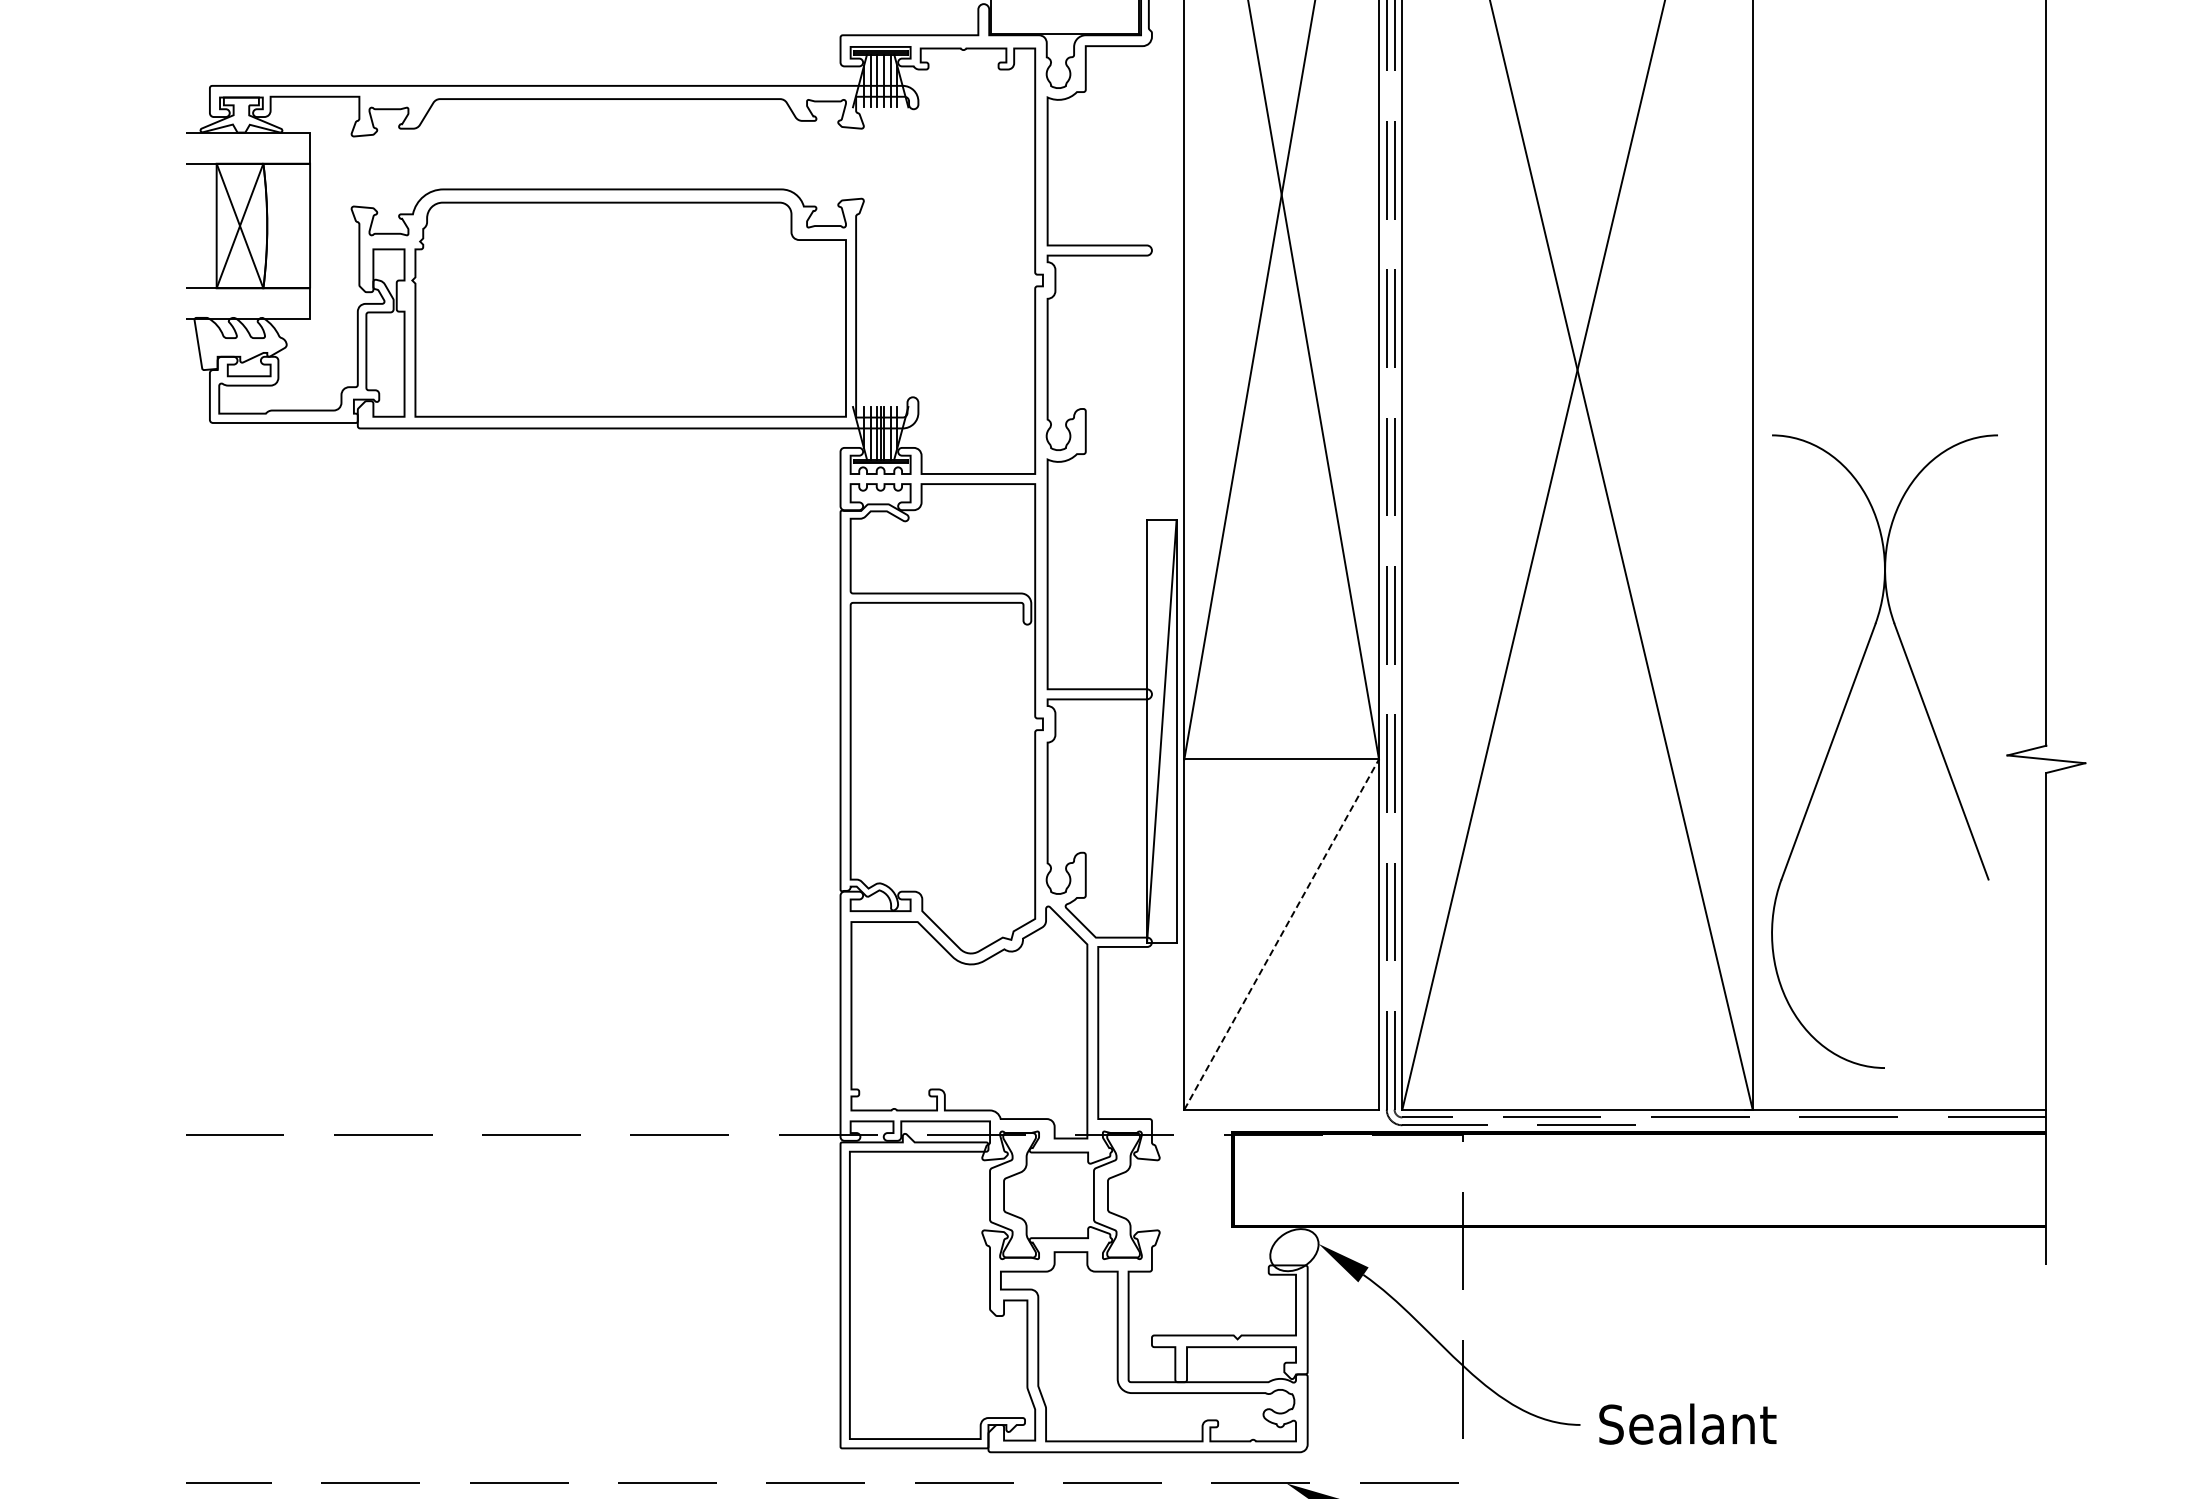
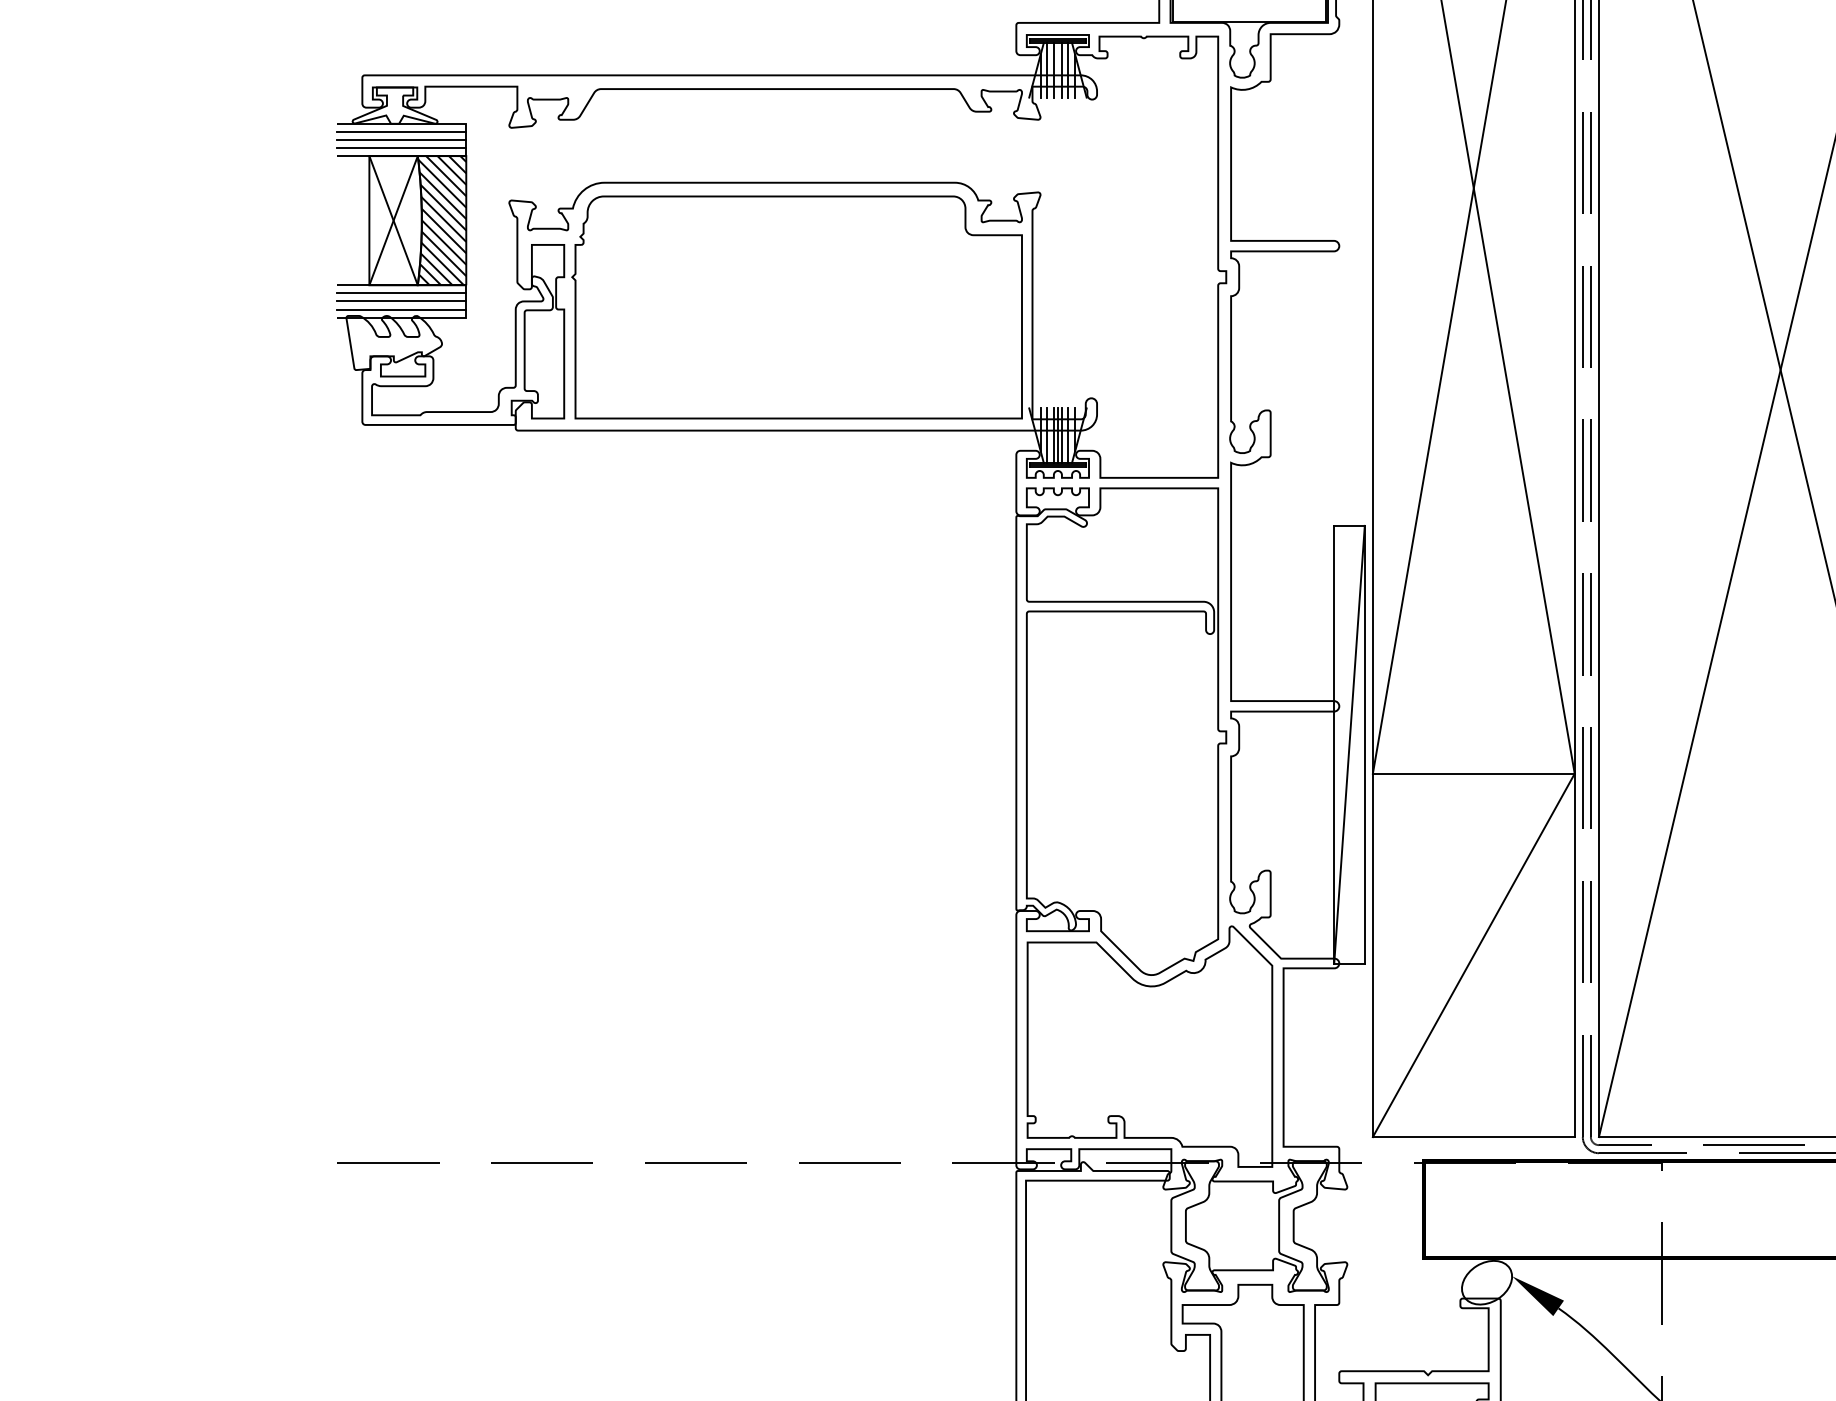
line: (247, 140) -> (401, 132), added
line: (247, 148) -> (401, 140), added
line: (247, 155) -> (401, 147), added
hatch: (286, 225) -> (441, 220), added
line: (247, 296) -> (401, 293), added
line: (247, 303) -> (401, 301), added
line: (247, 311) -> (401, 309), added
line: (1281, 934) -> (1473, 955), dashed -> solid

